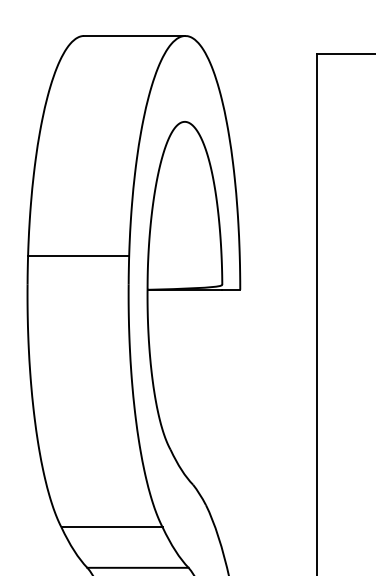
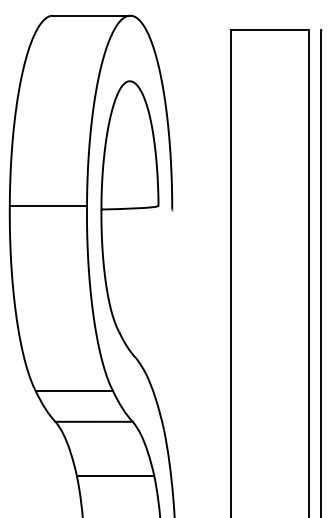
line: (78, 255) -> (48, 205), moved

